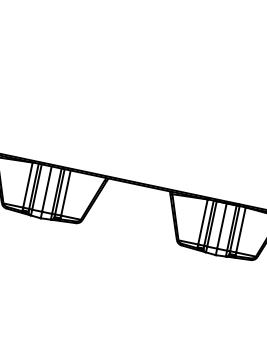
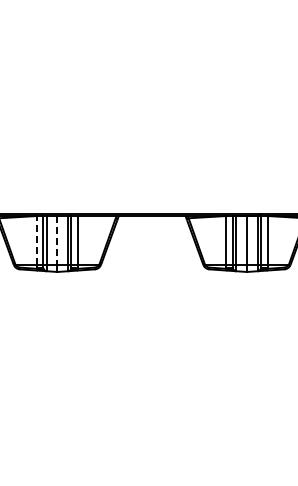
line: (27, 184) -> (36, 239), solid -> dashed
line: (46, 189) -> (57, 240), solid -> dashed

